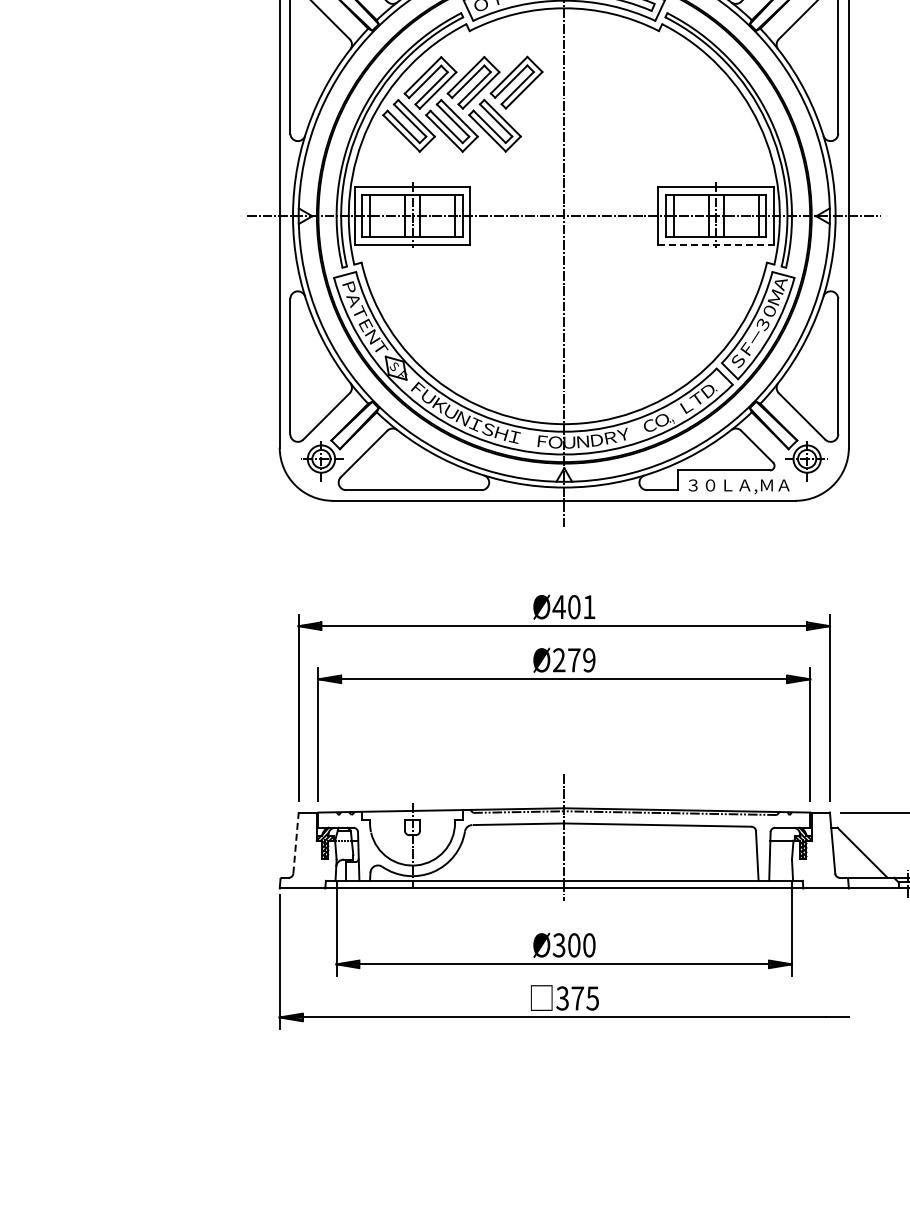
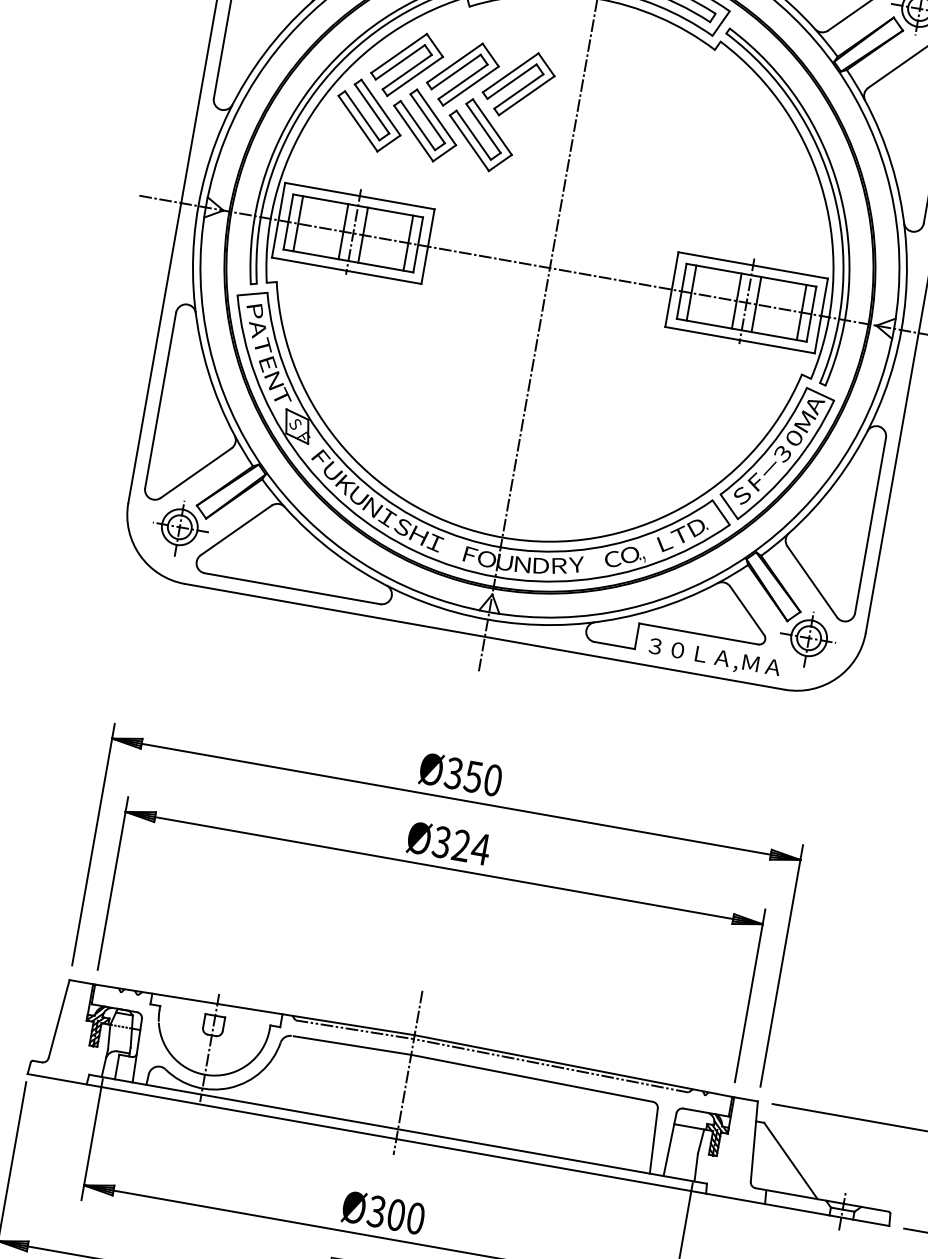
line: (716, 245) -> (740, 340), dashed -> solid
text: (573, 607) -> (472, 777), Ø401 -> Ø350
text: (574, 660) -> (461, 846), Ø279 -> Ø324
line: (296, 843) -> (59, 1019), dashed -> solid

